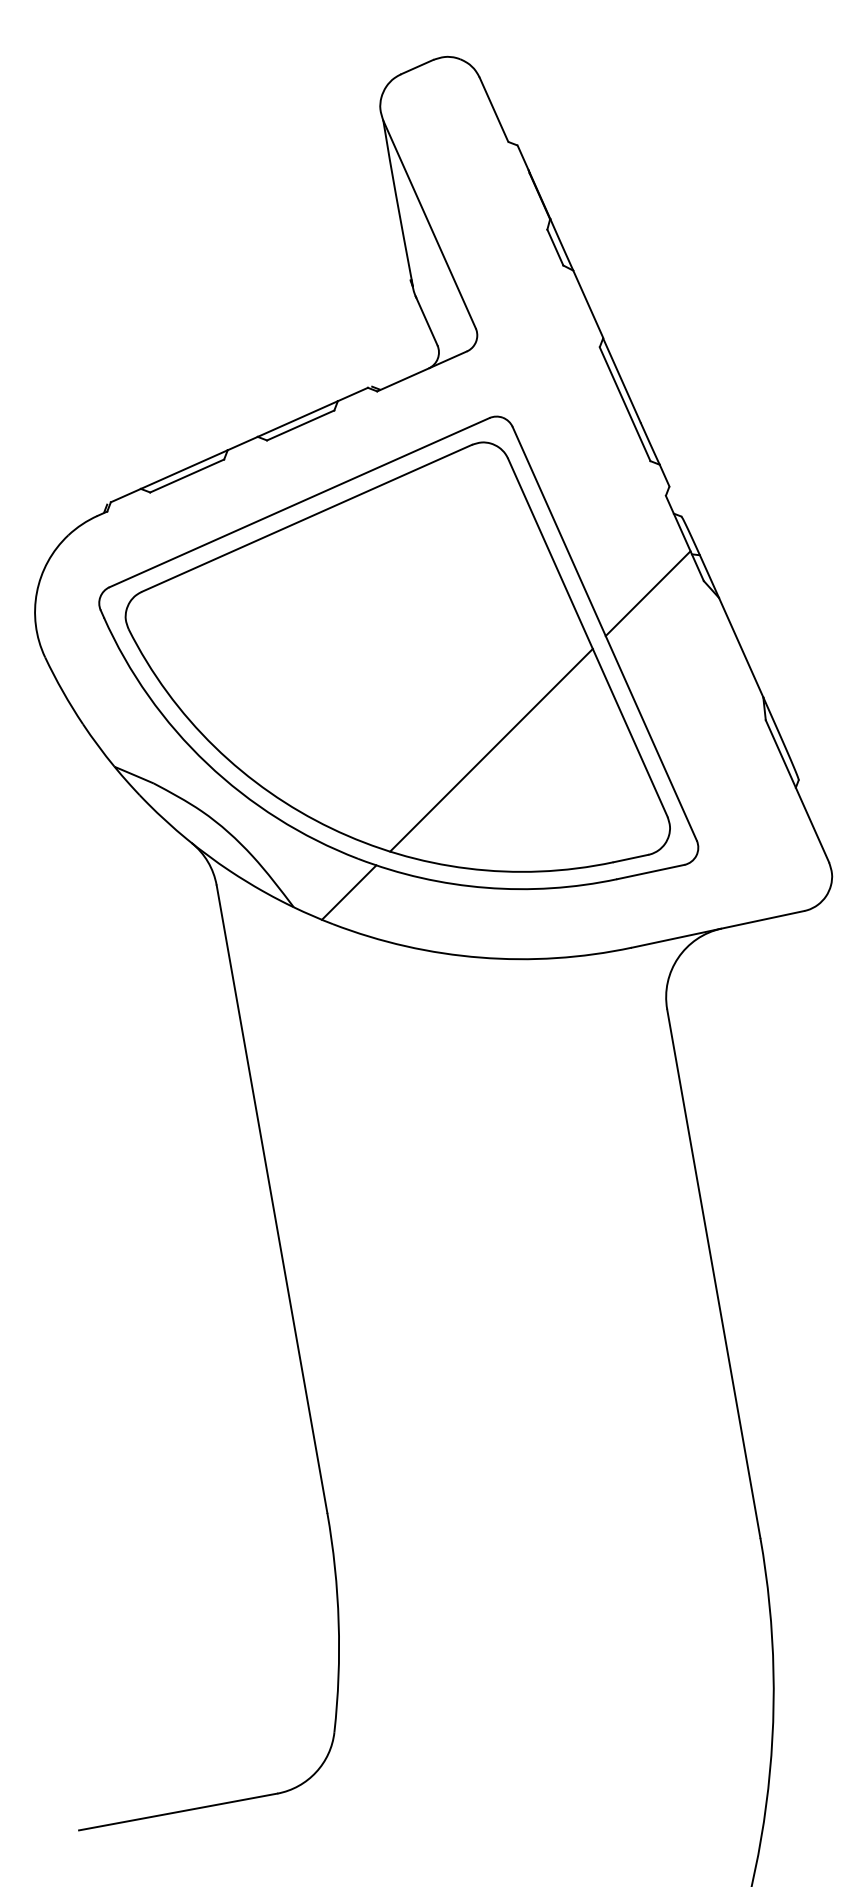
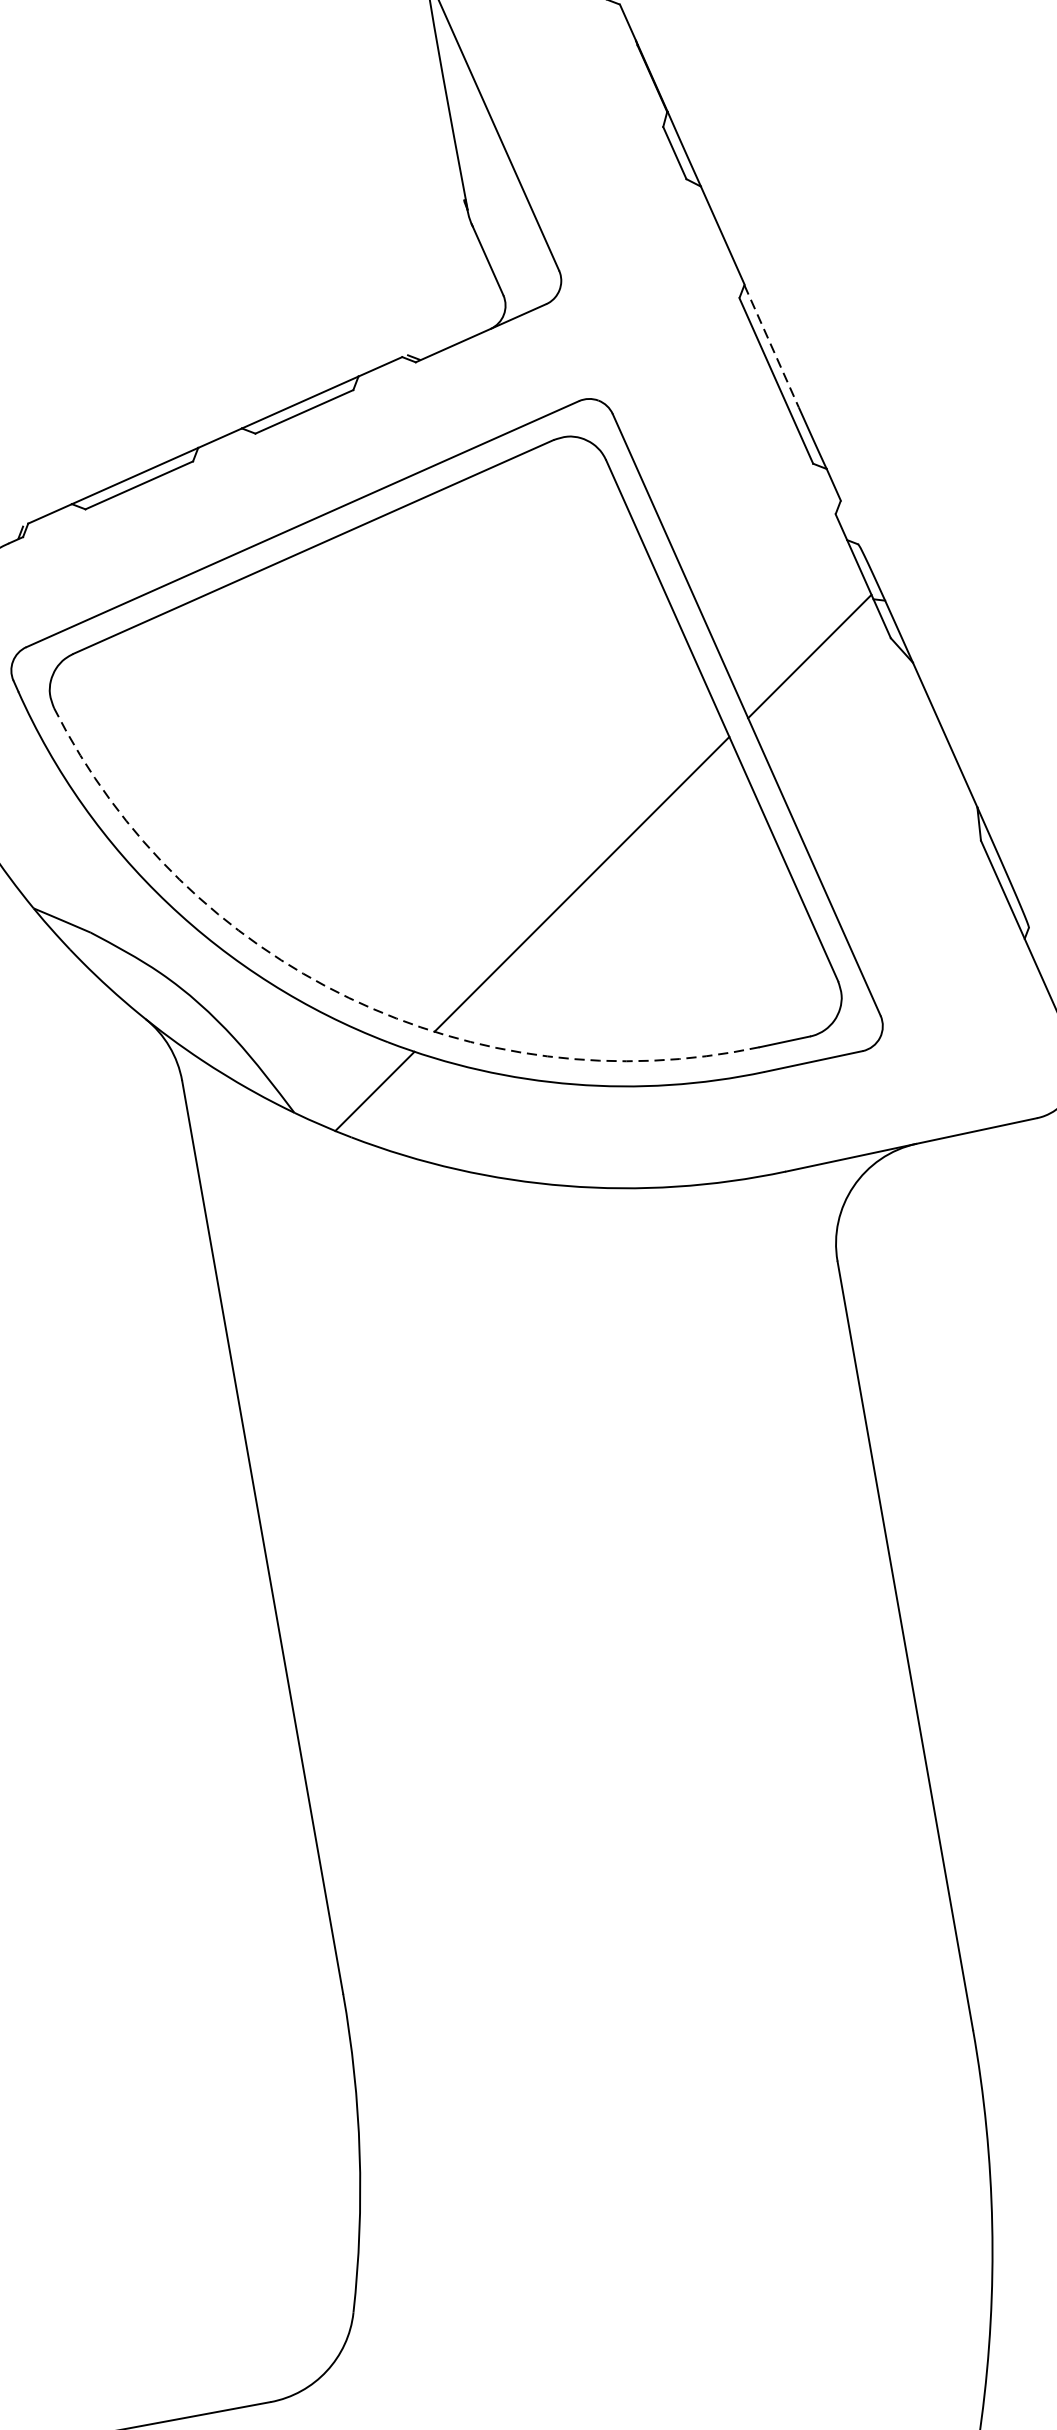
line: (621, 380) -> (771, 346), solid -> dashed
arc: (331, 828) -> (349, 998), solid -> dashed

